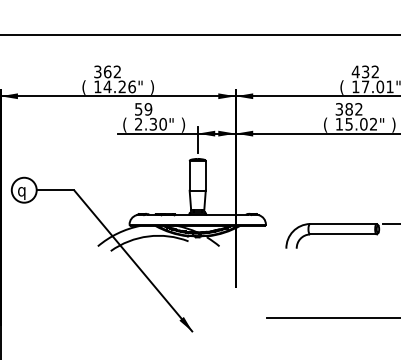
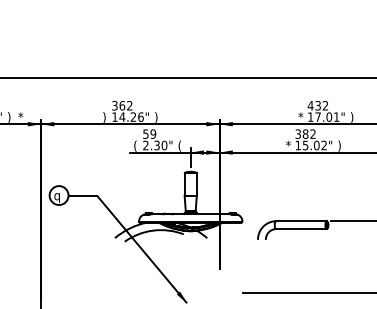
text: (84, 87) -> (104, 117), ( -> )
text: (342, 87) -> (300, 117), ( -> *
text: (182, 124) -> (179, 145), ) -> (
text: (326, 124) -> (288, 145), ( -> *

